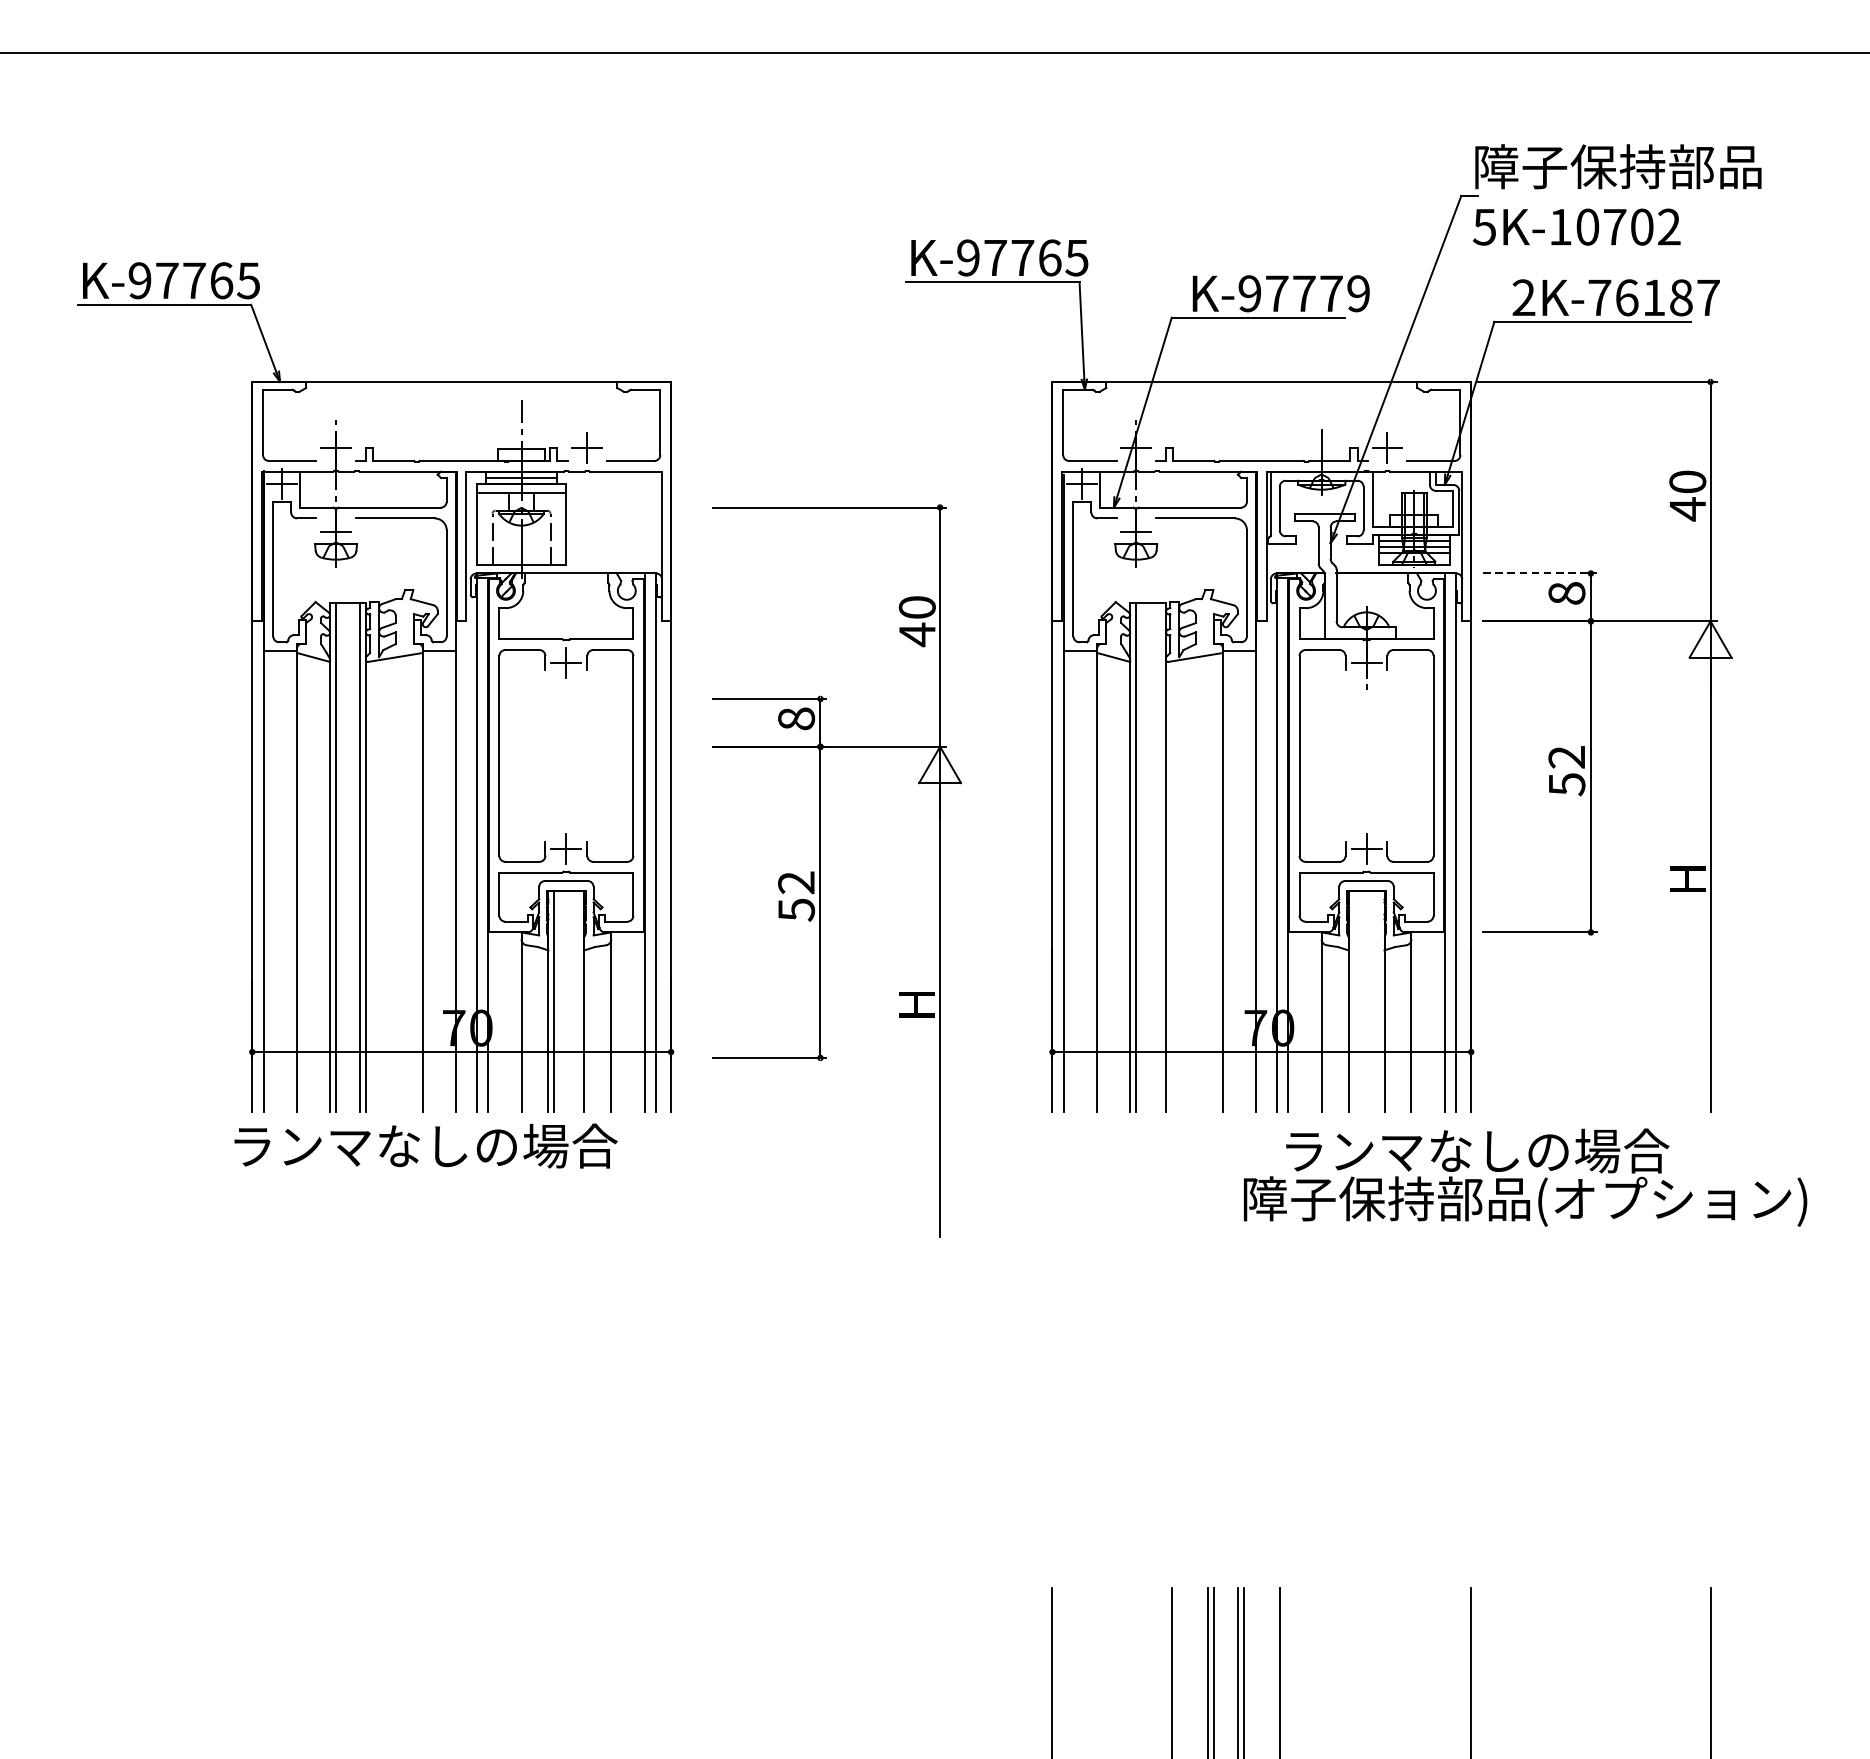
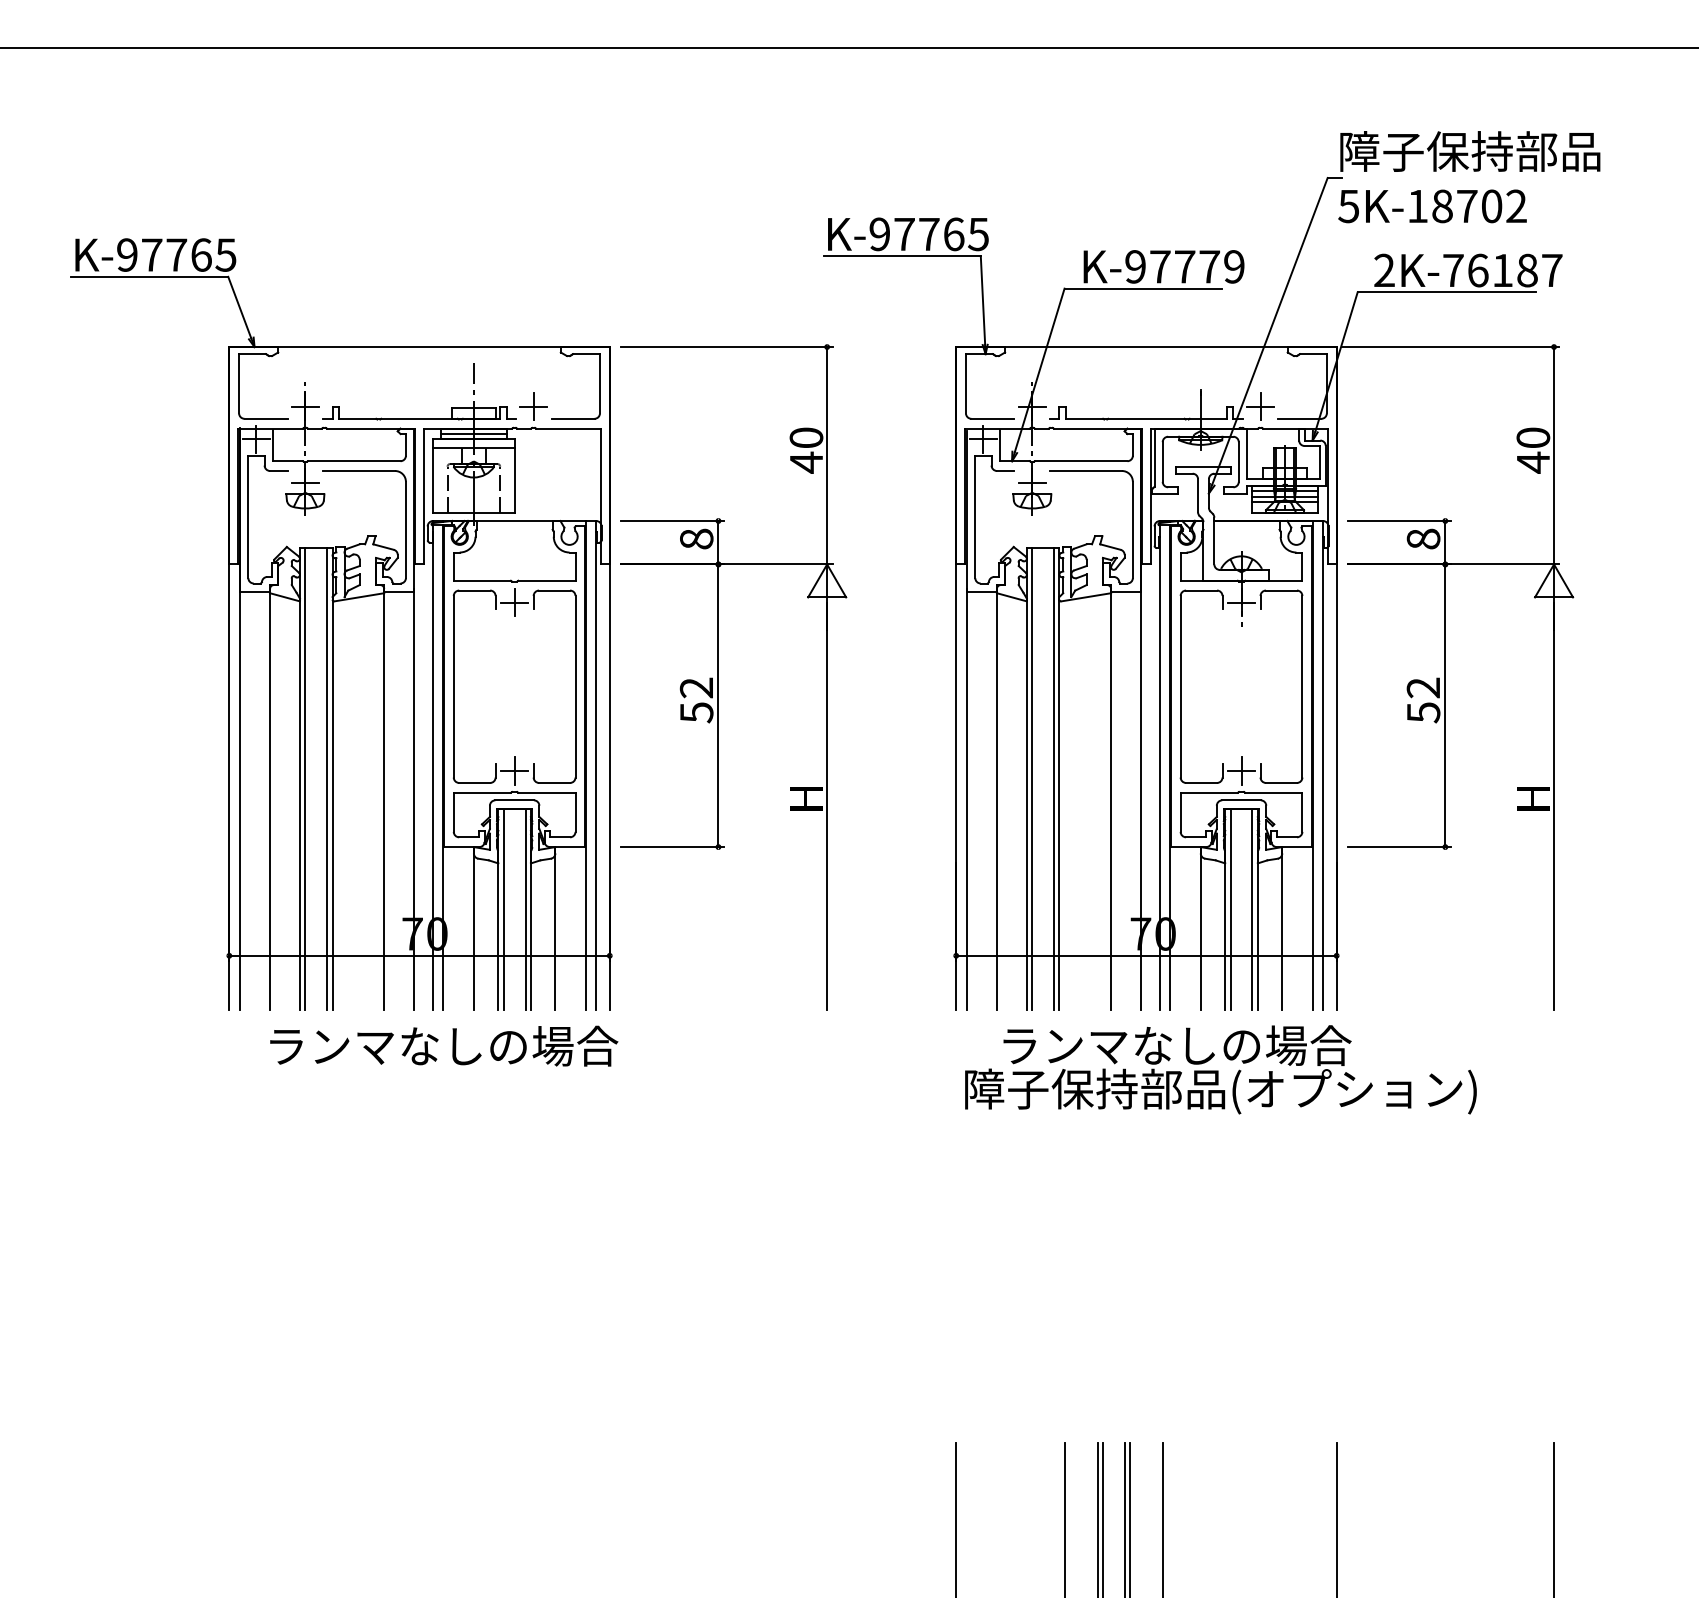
text: (1587, 227) -> (1442, 206), 5K-10702 -> 5K-18702
line: (1540, 574) -> (1399, 521), dashed -> solid
line: (1160, 858) -> (1054, 779), added
part: (820, 871) -> (718, 677), moved
line: (578, 1001) -> (525, 909), added
line: (1354, 1001) -> (1230, 909), added
line: (1378, 1001) -> (1252, 909), added
text: (426, 1145) -> (444, 1045), moved
text: (1525, 1177) -> (1220, 1069), moved

